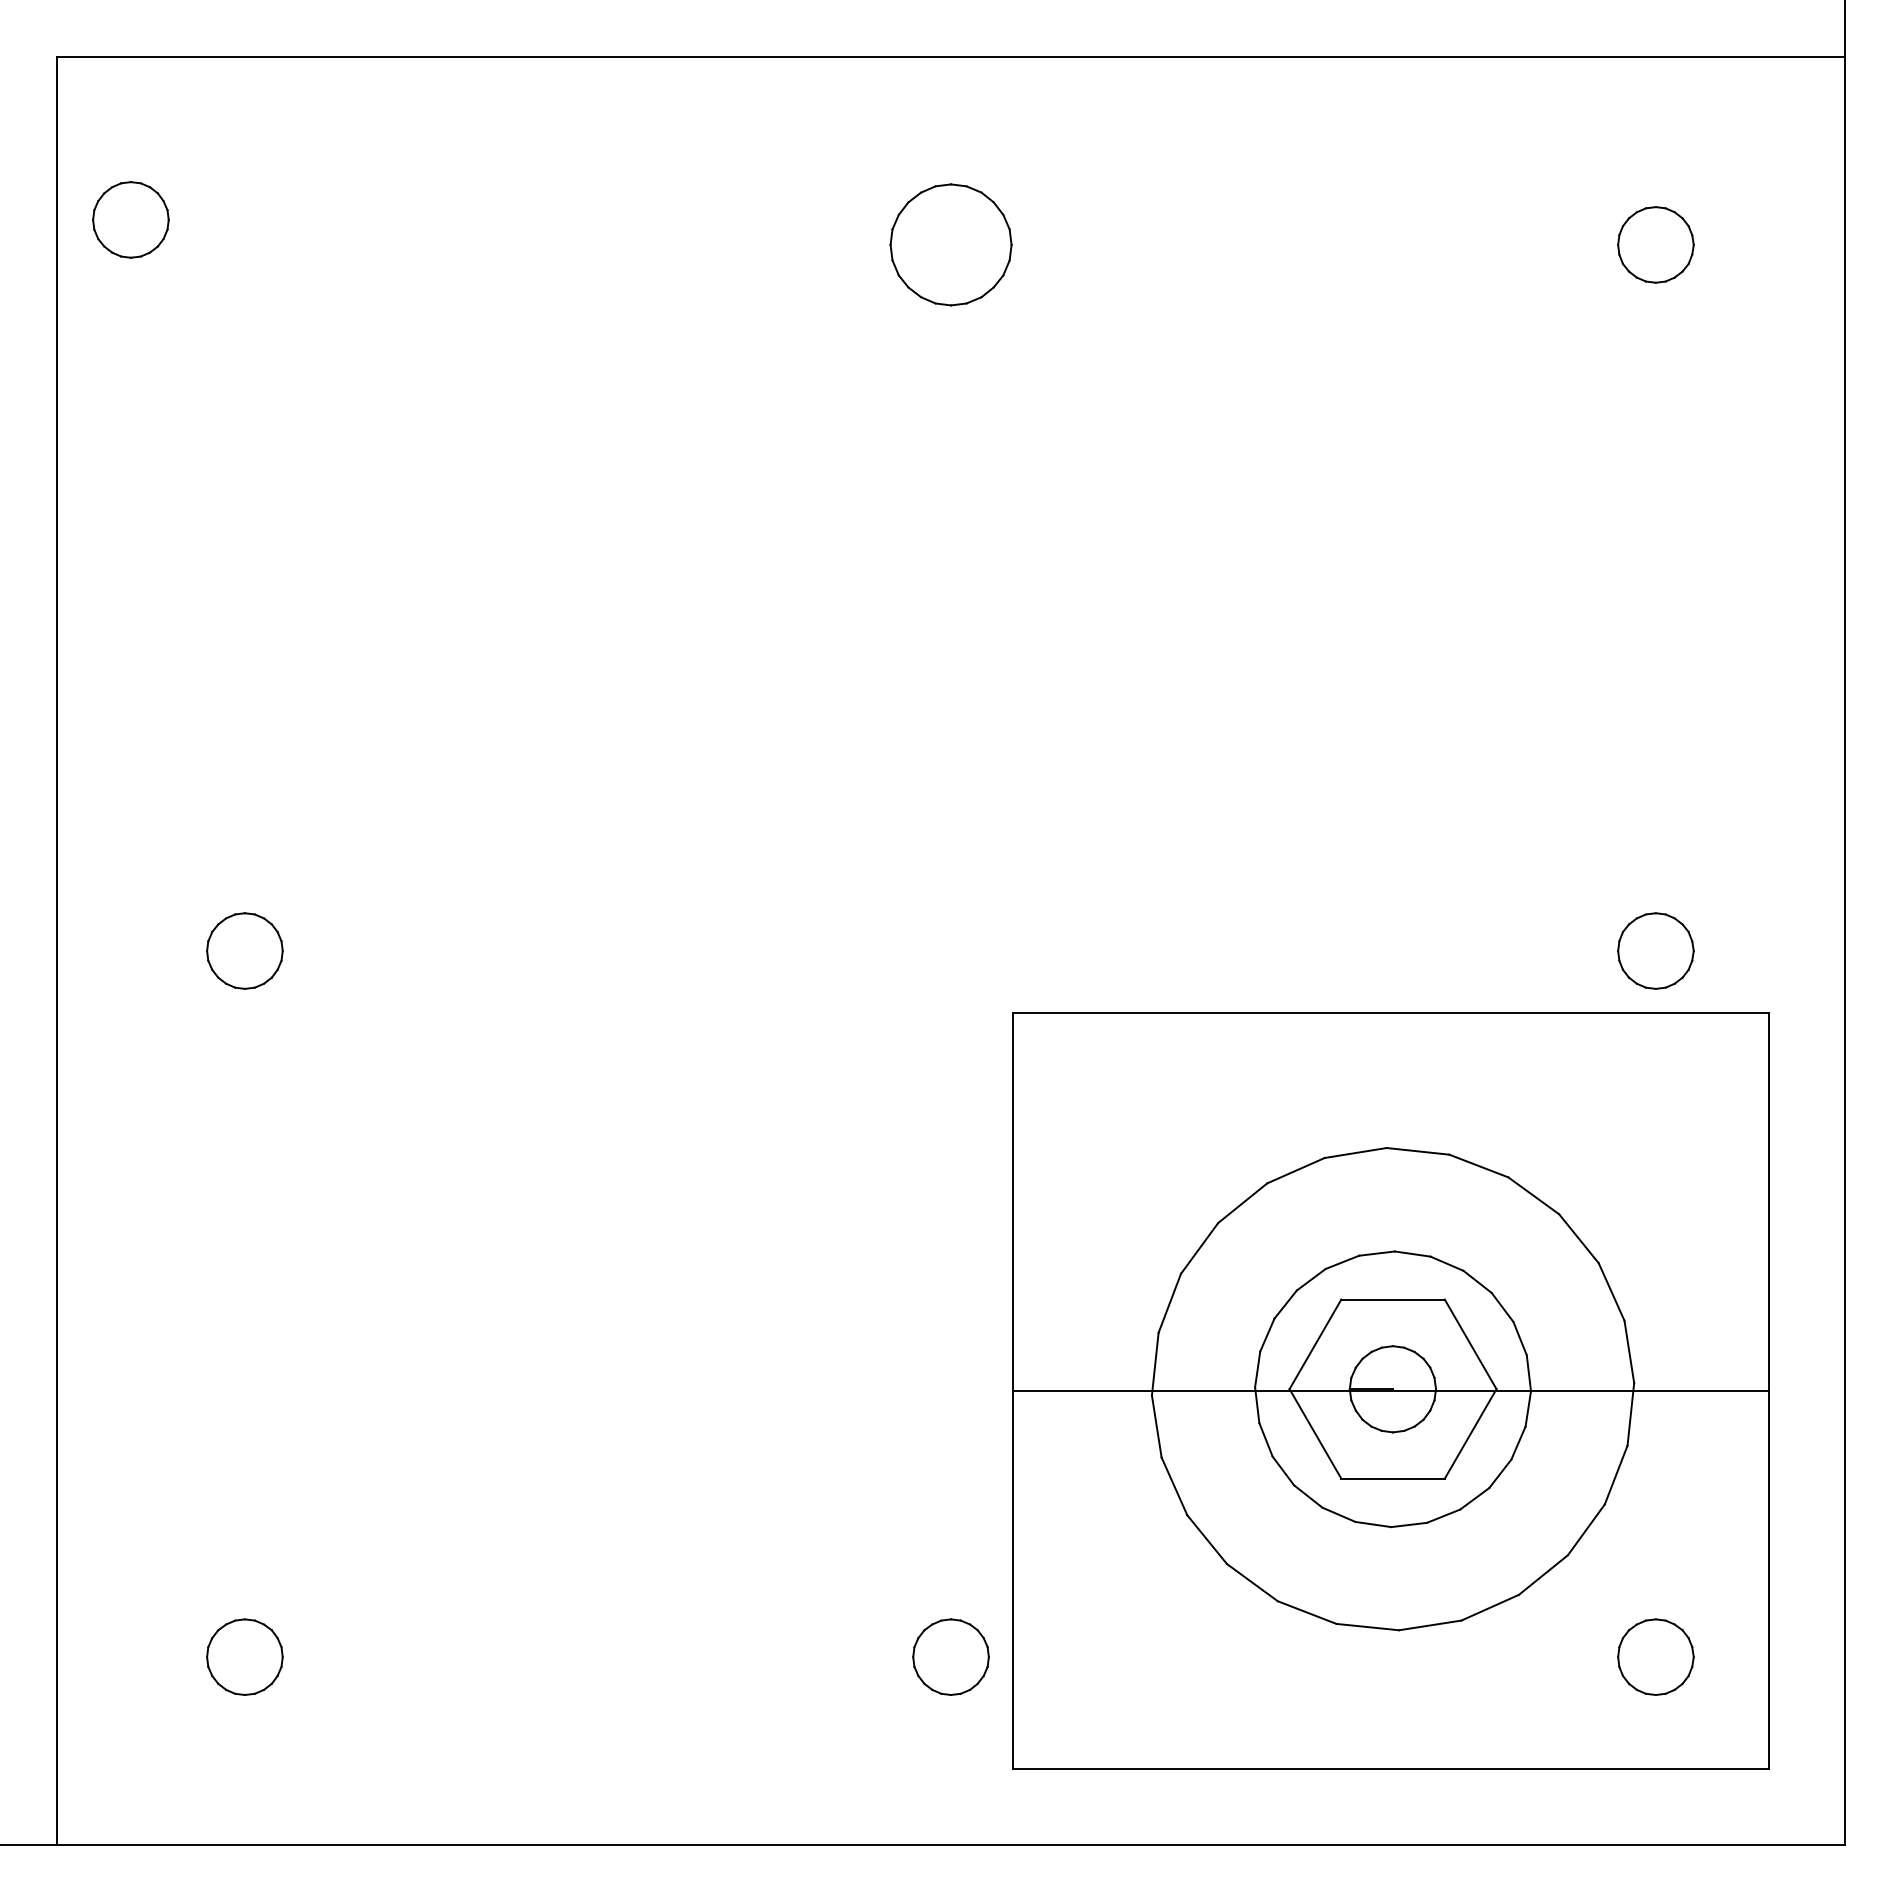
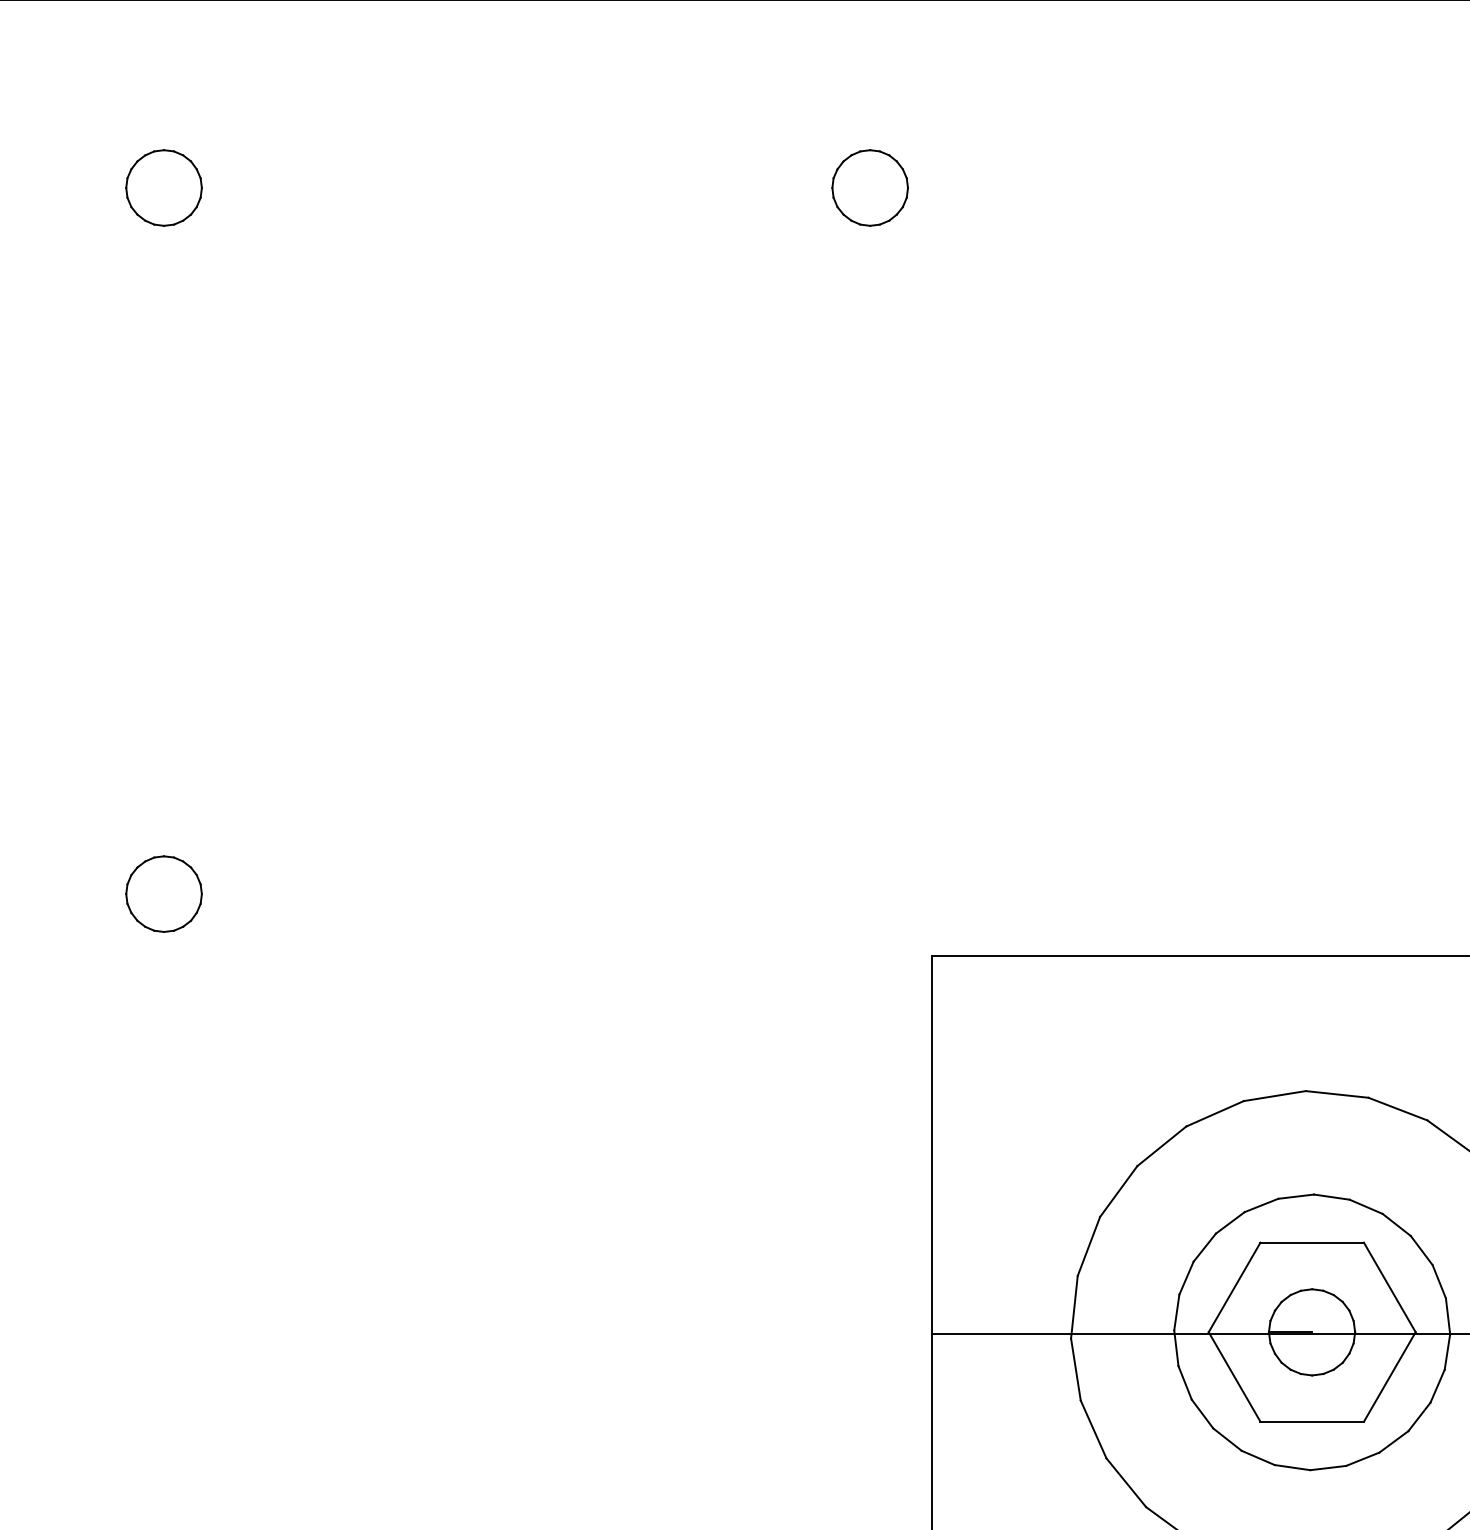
part: (130, 219) -> (163, 187), moved
part: (950, 244) -> (869, 187), size x0.62

